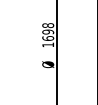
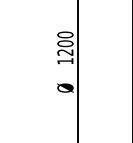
text: (48, 31) -> (65, 42), 1698 -> 1200

